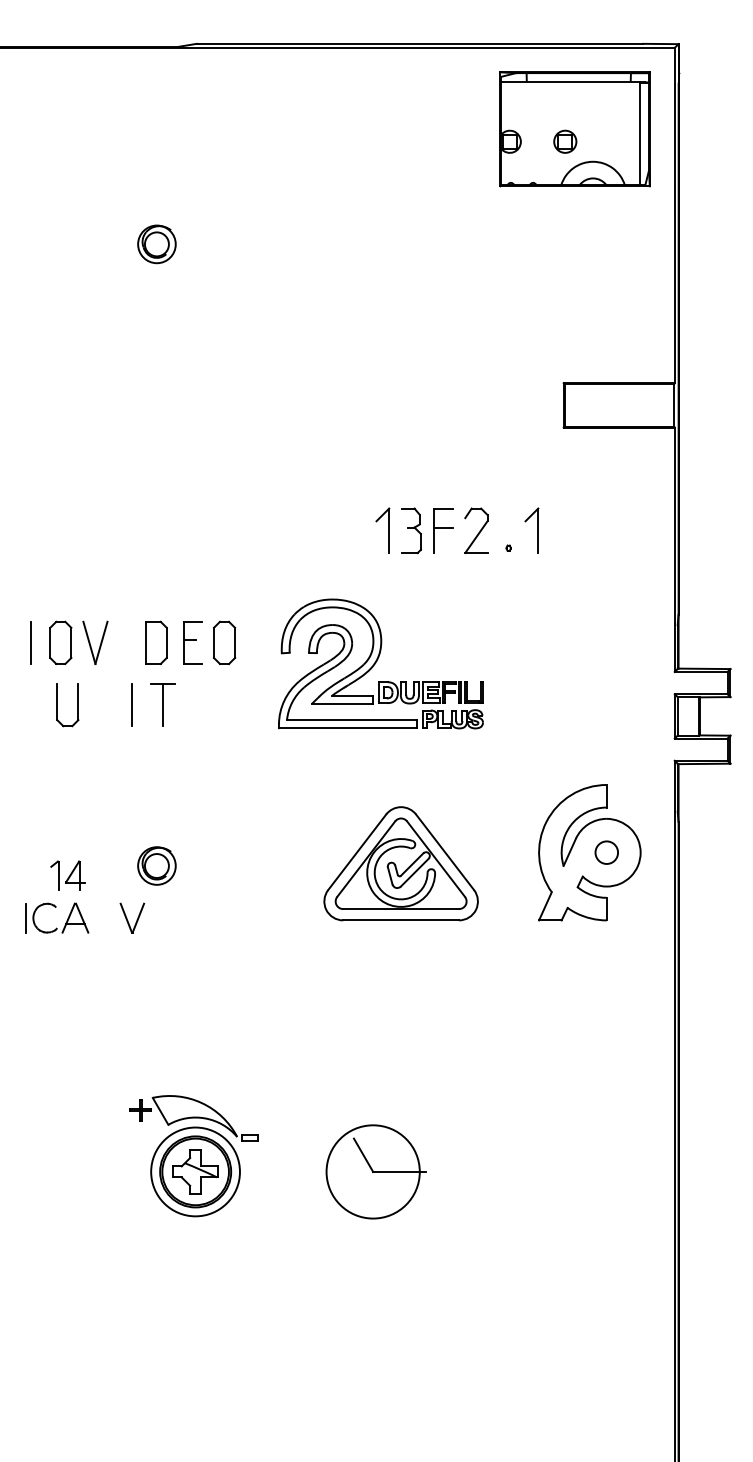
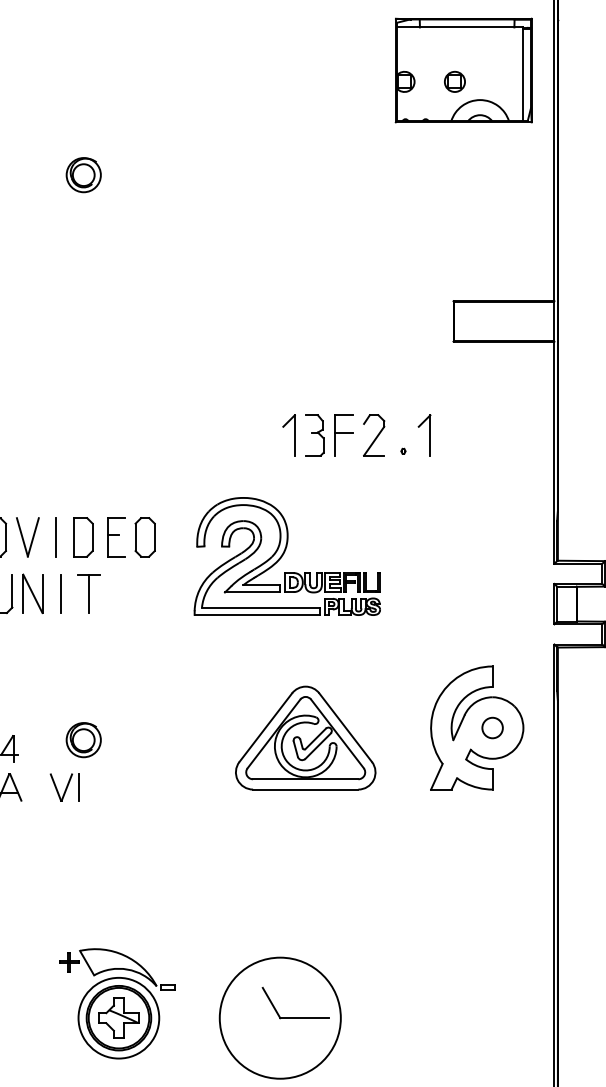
line: (126, 642) -> (56, 536), added
part: (100, 704) -> (32, 593), added
line: (151, 917) -> (78, 786), added
circle: (372, 1171) -> (279, 1017), size x1.43

